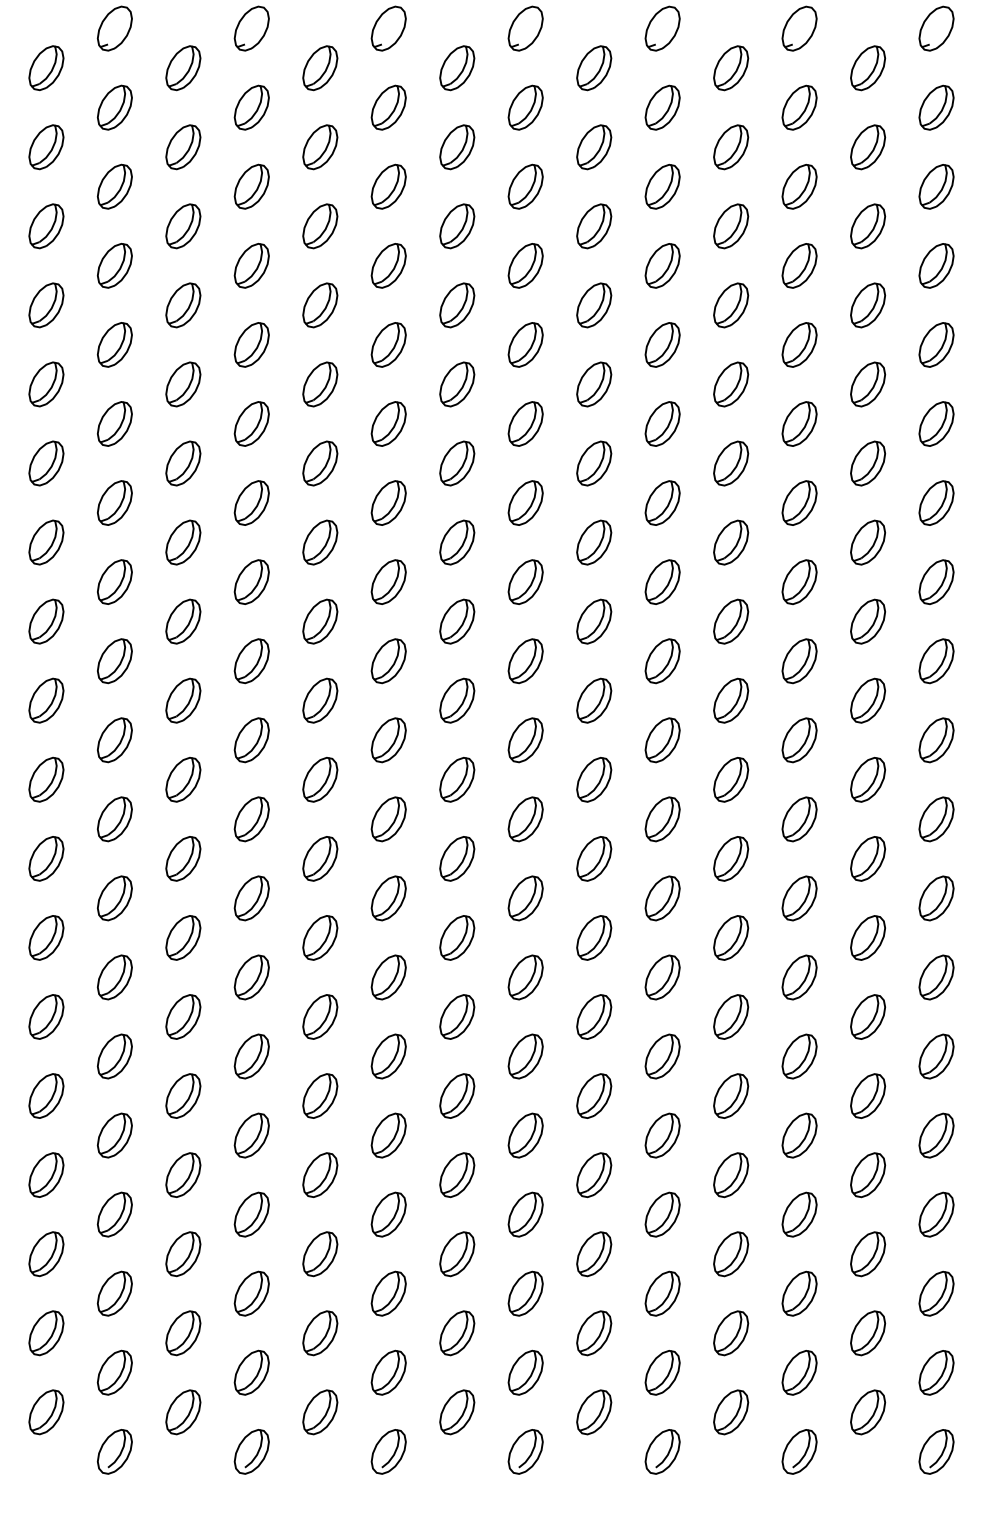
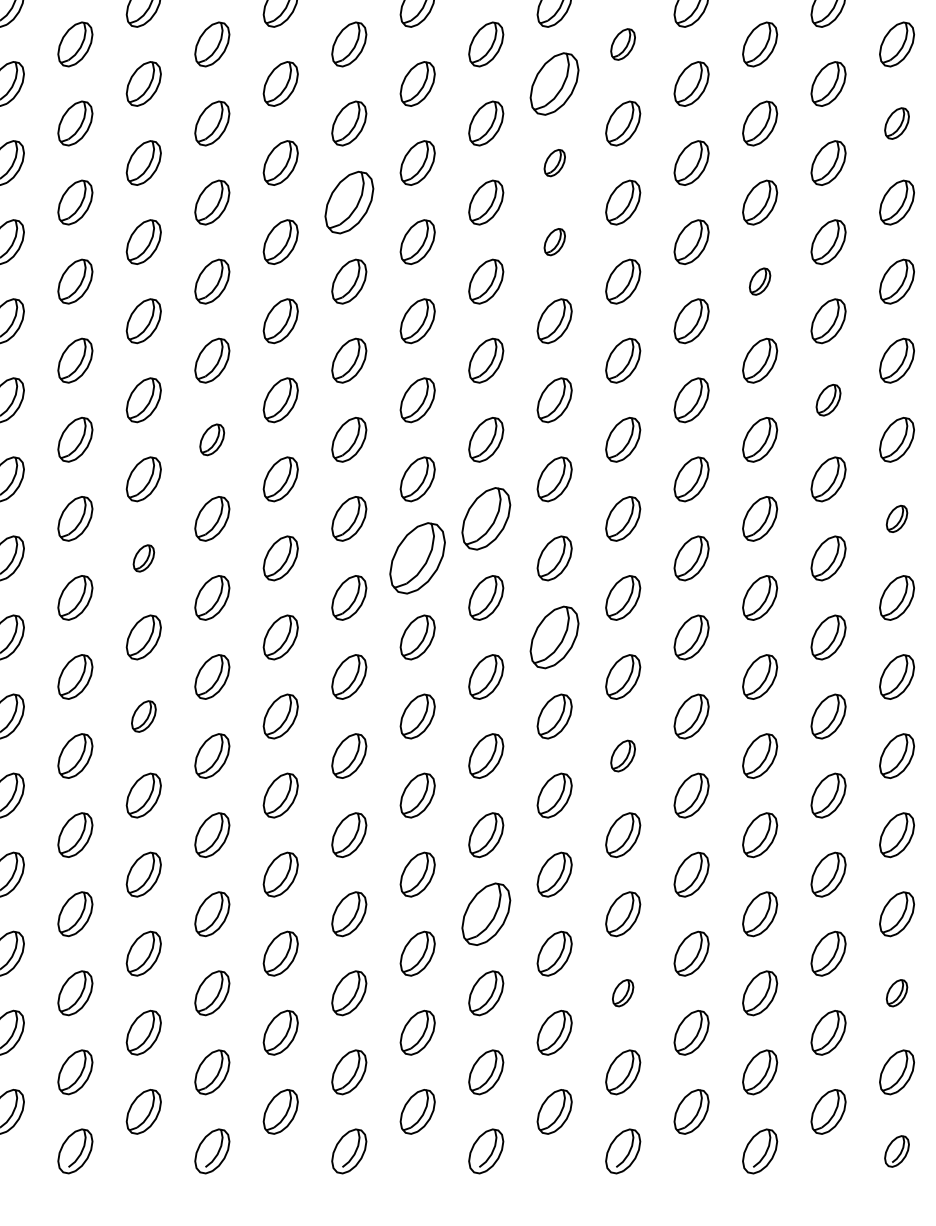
part: (662, 344) -> (623, 44), size x0.7
part: (594, 384) -> (555, 84), size x1.4
part: (936, 423) -> (897, 123), size x0.7
part: (594, 463) -> (555, 163), size x0.6
part: (388, 502) -> (349, 202), size x1.4
part: (594, 542) -> (555, 242), size x0.6
part: (799, 581) -> (760, 281), size x0.6
part: (867, 700) -> (828, 400), size x0.7
part: (251, 740) -> (212, 440), size x0.7
part: (525, 819) -> (486, 519), size x1.4
part: (936, 819) -> (897, 519), size x0.6
part: (183, 858) -> (144, 558), size x0.6
part: (457, 858) -> (418, 558), size x1.6
part: (594, 937) -> (555, 637), size x1.4
part: (183, 1016) -> (144, 716), size x0.7
part: (662, 1056) -> (623, 756), size x0.7
part: (525, 1214) -> (486, 914), size x1.4
part: (662, 1293) -> (623, 993), size x0.6
part: (936, 1293) -> (897, 993), size x0.6
part: (936, 1451) -> (897, 1151), size x0.7

